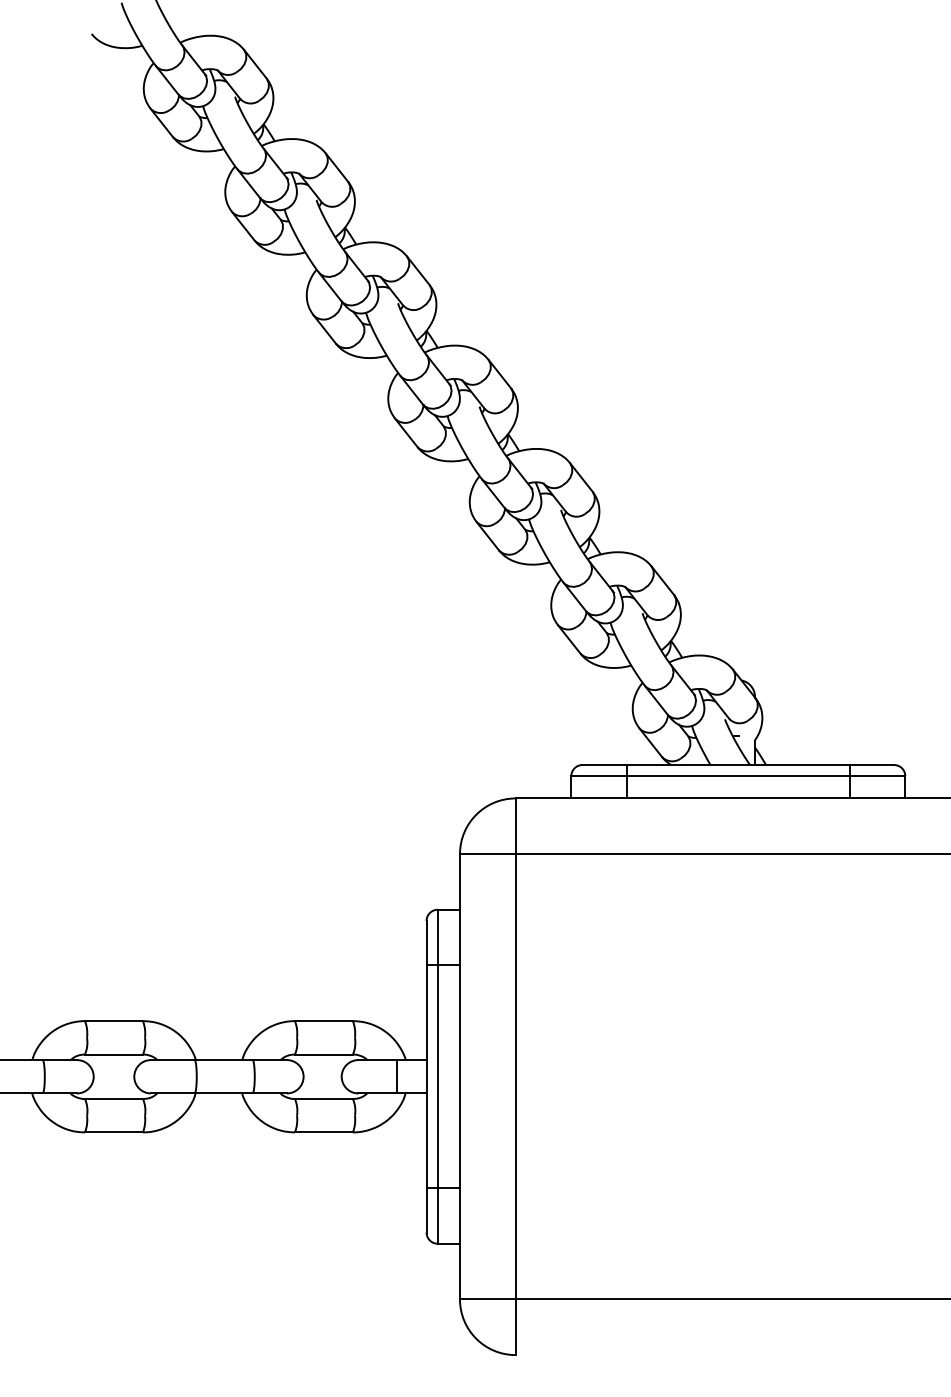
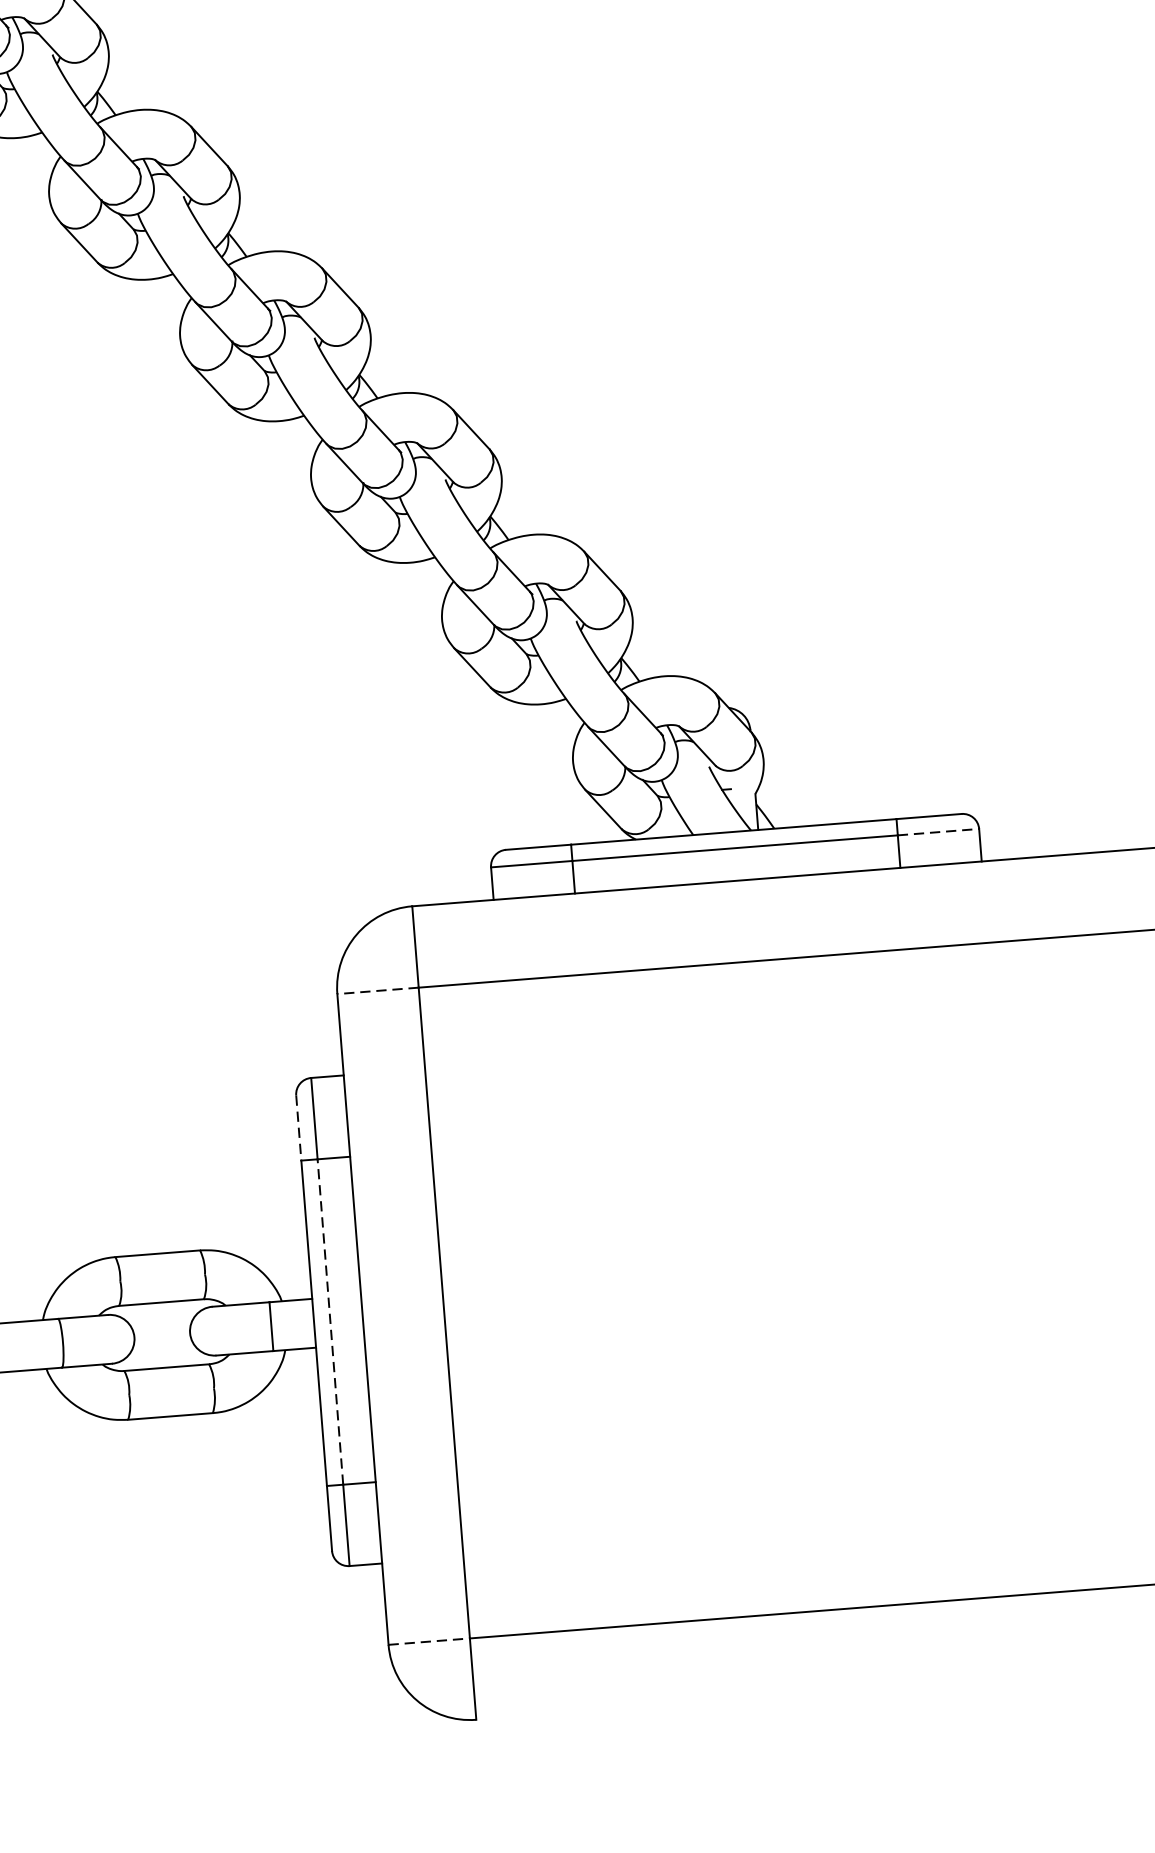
line: (877, 776) -> (938, 832), solid -> dashed
line: (487, 854) -> (377, 991), solid -> dashed
line: (426, 943) -> (298, 1128), solid -> dashed
line: (437, 1076) -> (330, 1321), solid -> dashed
line: (487, 1299) -> (428, 1641), solid -> dashed

